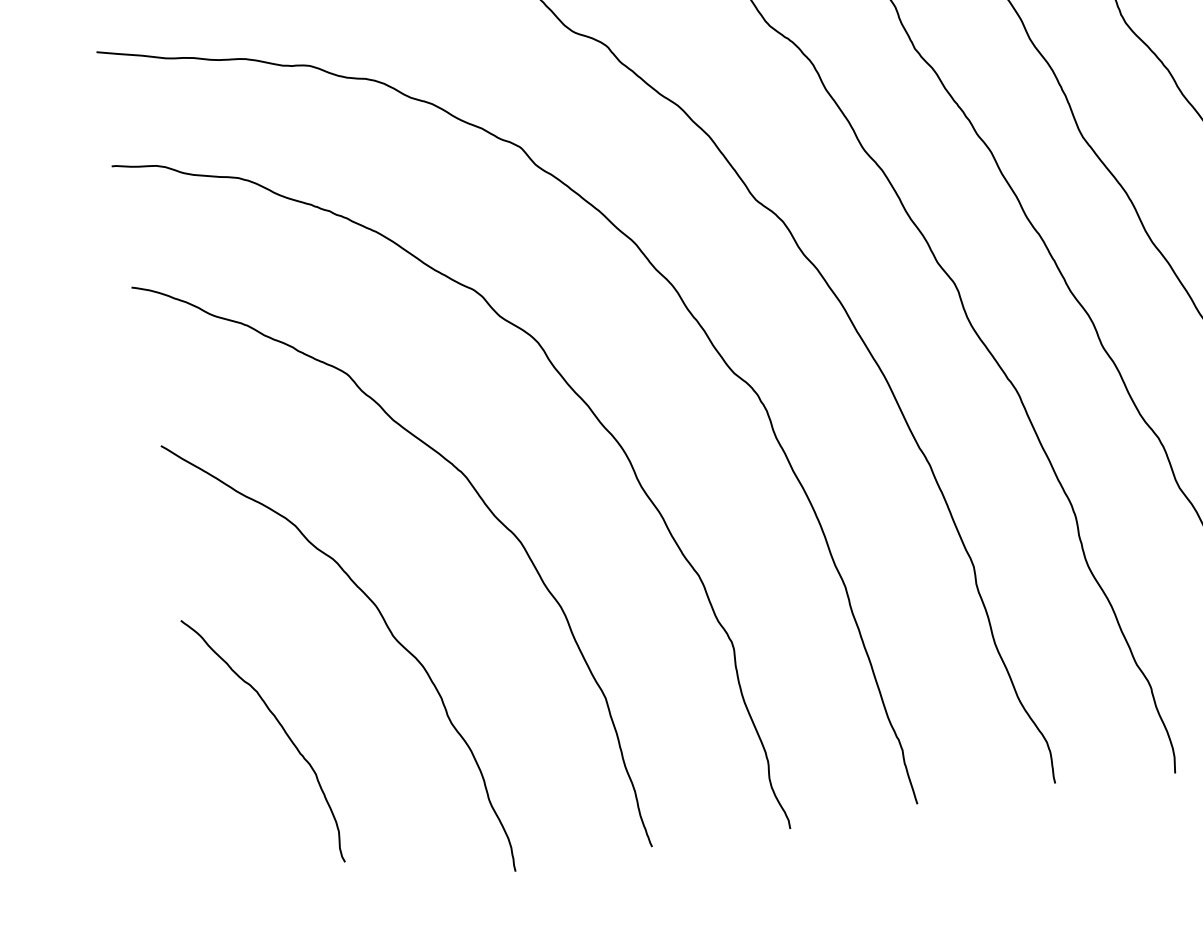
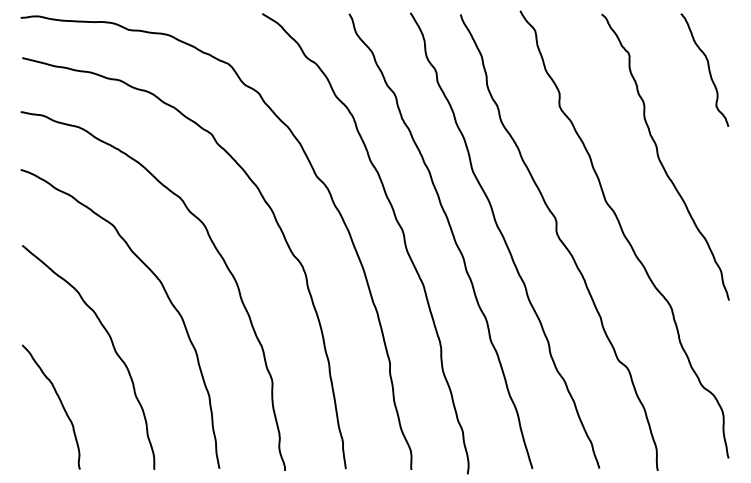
curve: (278, 726) -> (59, 401), moved

